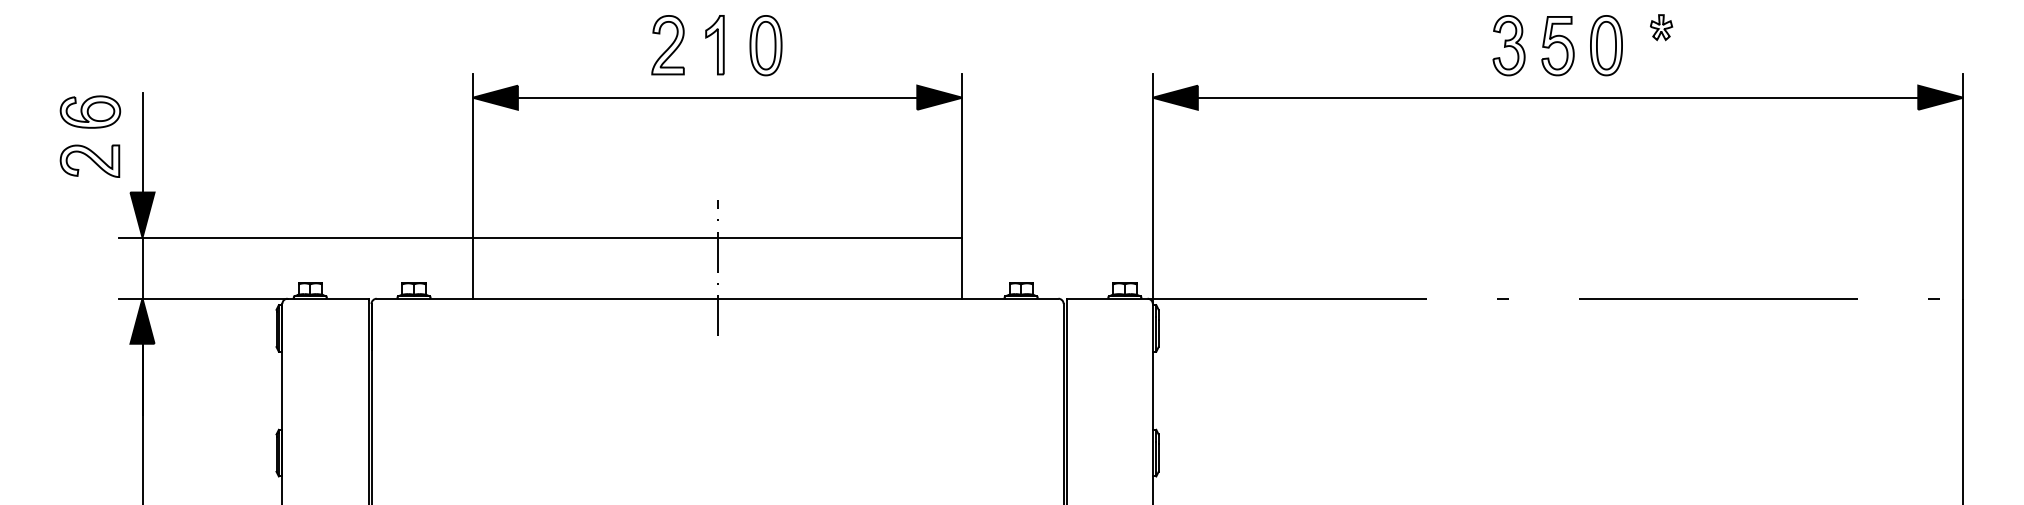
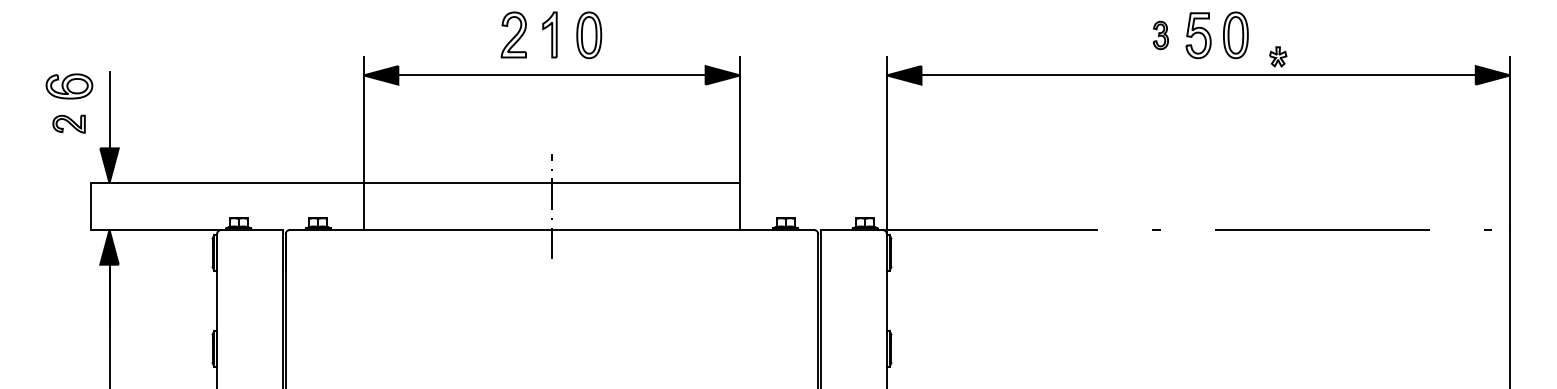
part: (1661, 27) -> (1278, 56), moved
part: (1508, 45) -> (1160, 35), size x0.6
part: (89, 160) -> (68, 123), size x0.7
line: (142, 267) -> (91, 206), moved

